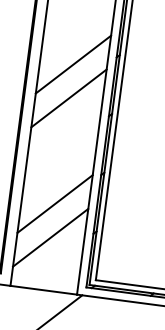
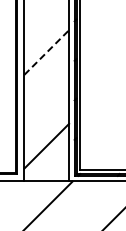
line: (73, 64) -> (46, 29), removed
line: (68, 98) -> (46, 52), solid -> dashed
line: (54, 203) -> (46, 123), removed

